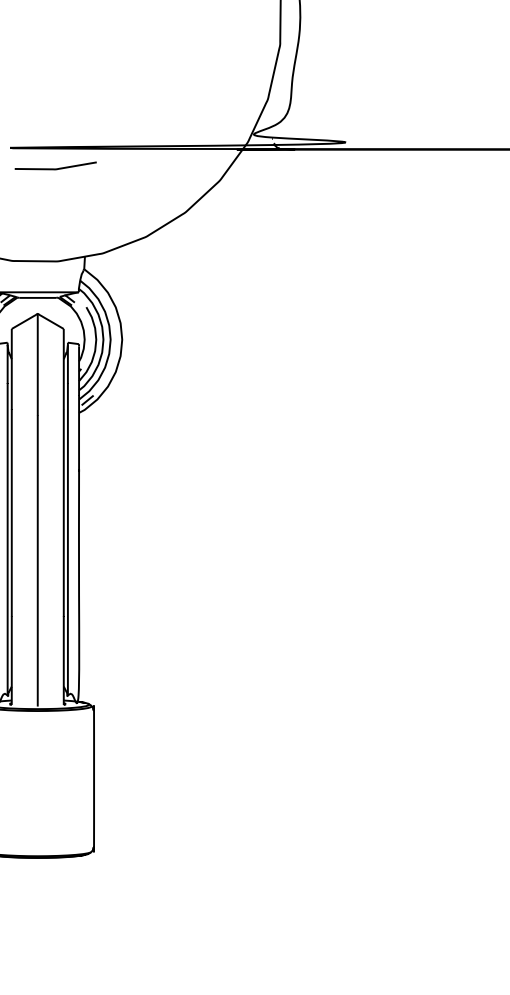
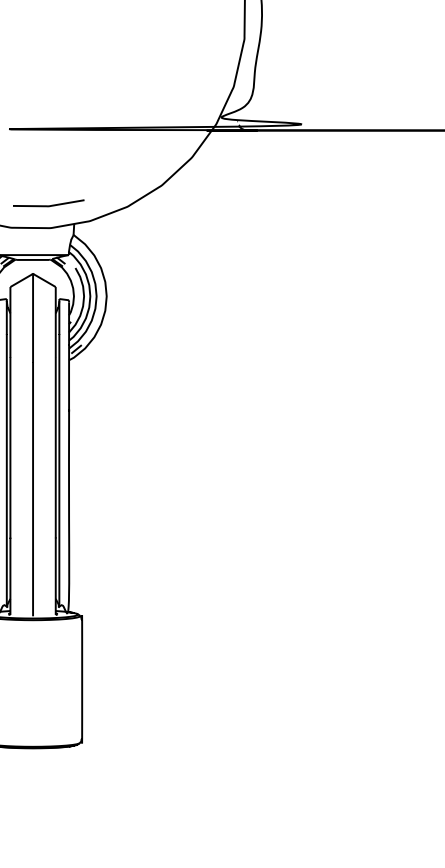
curve: (55, 168) -> (48, 205), moved

